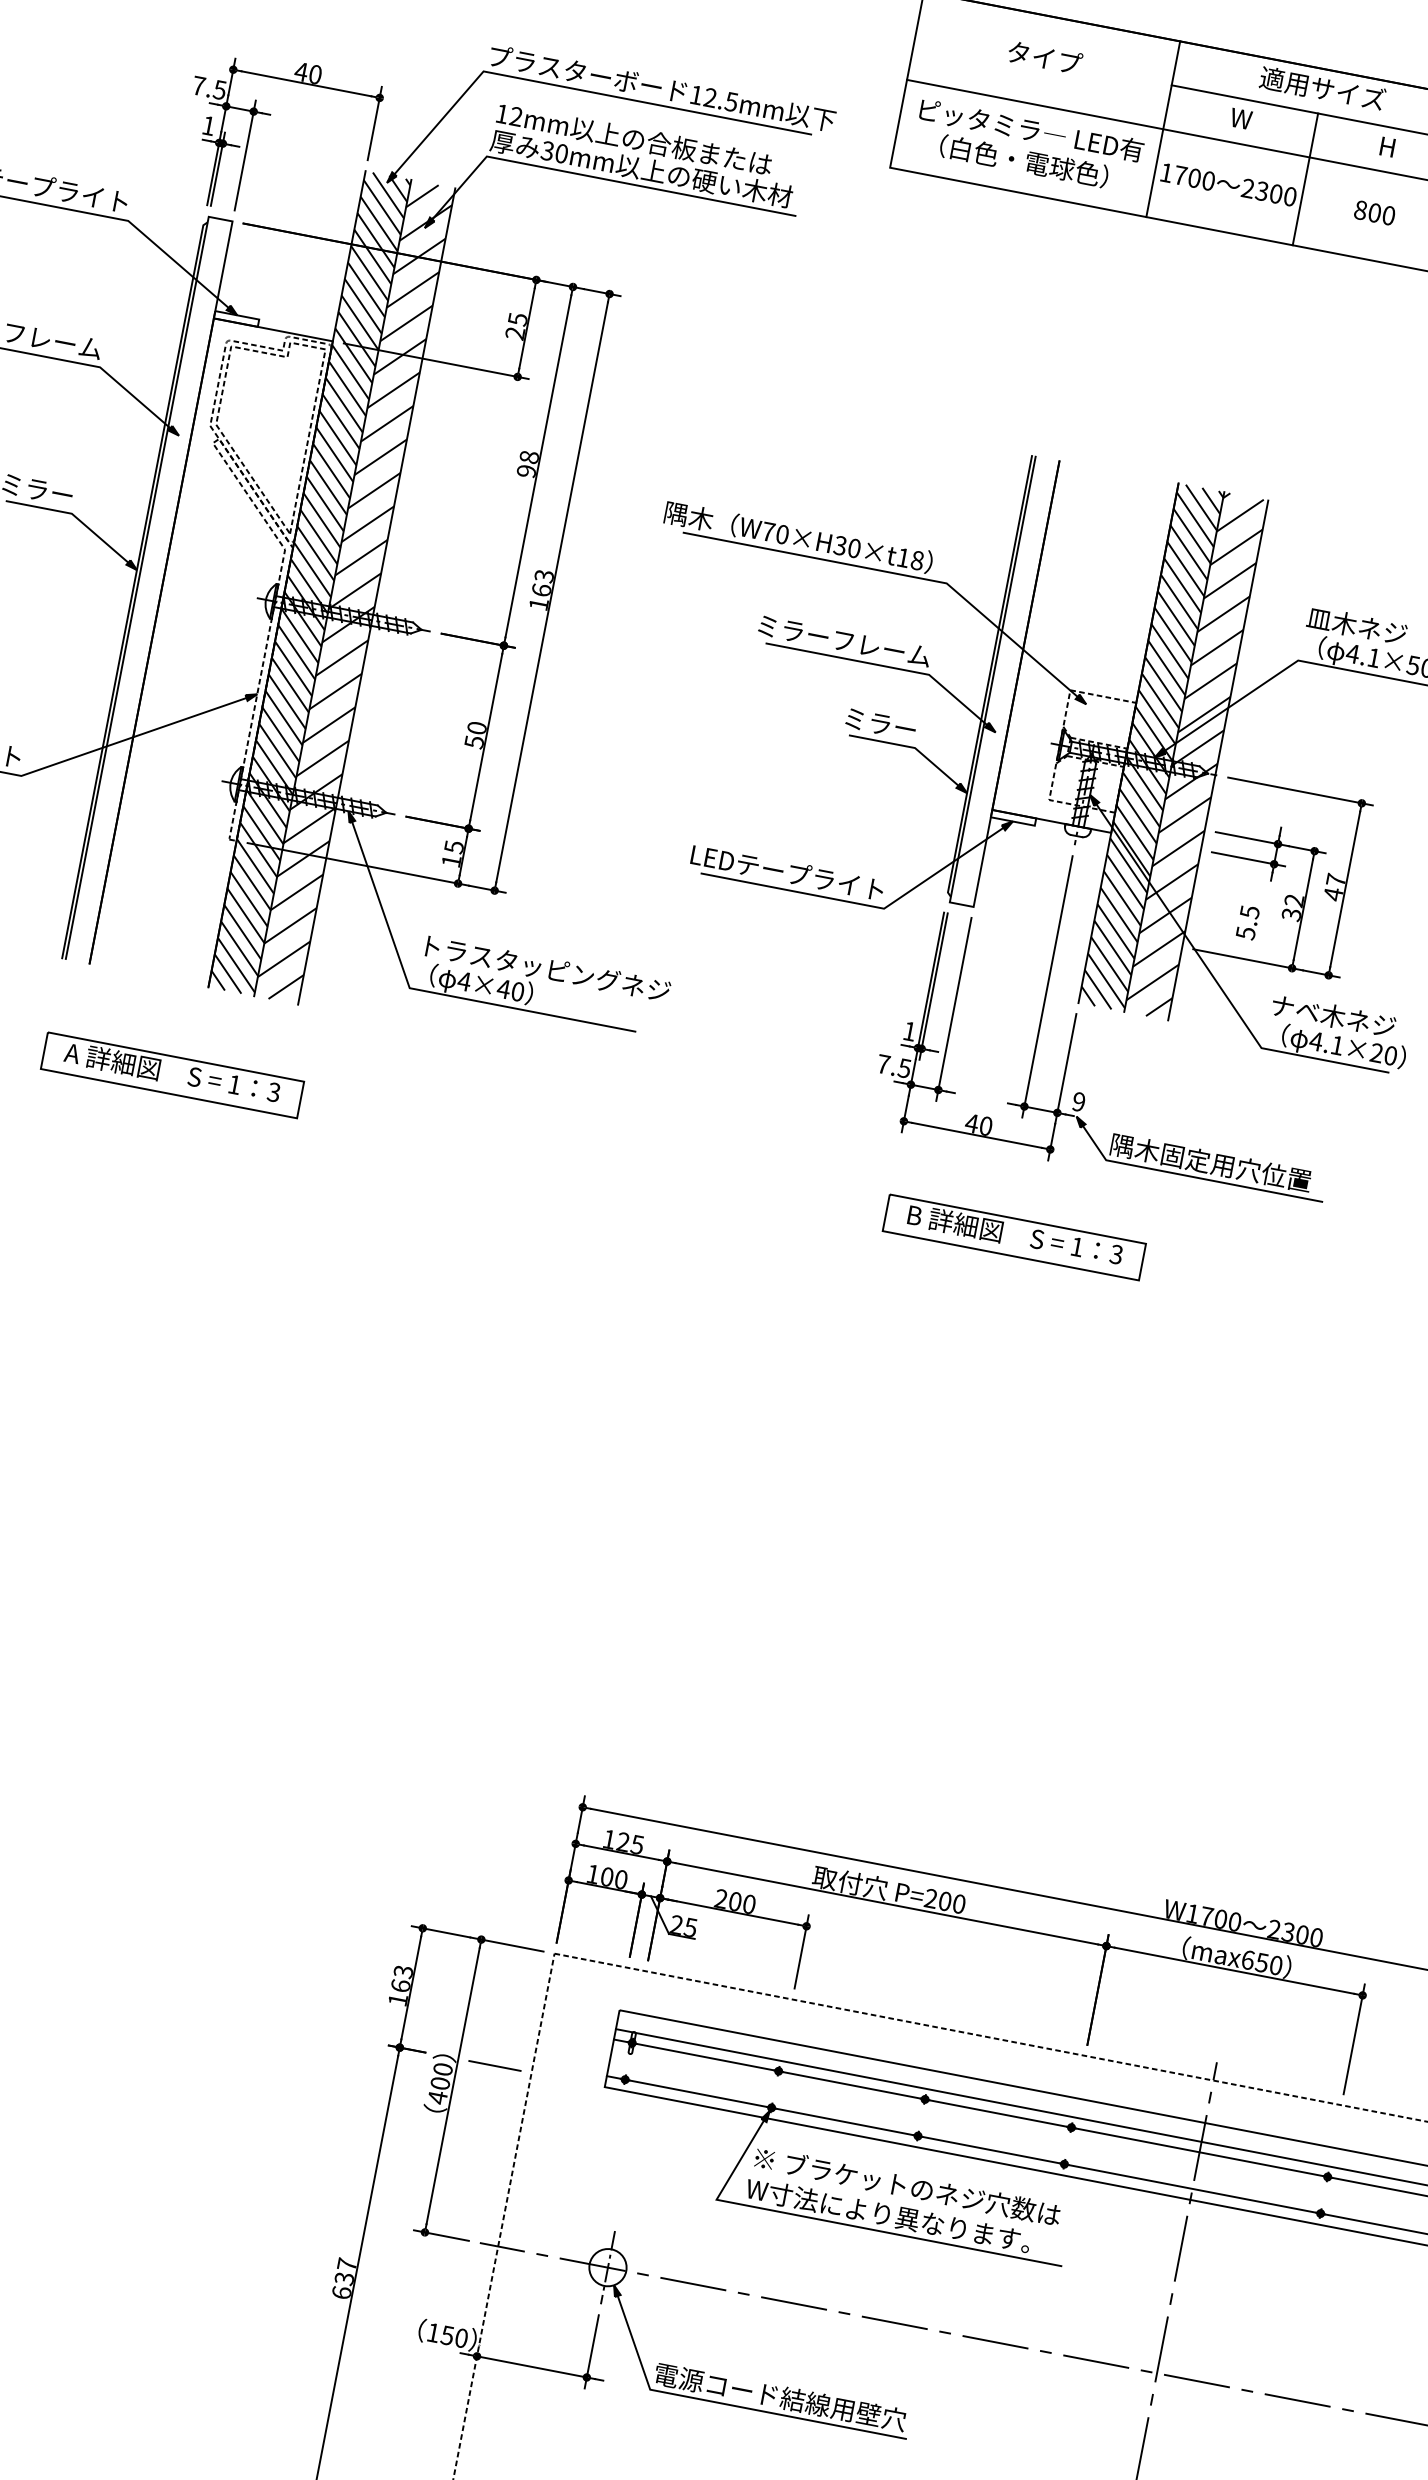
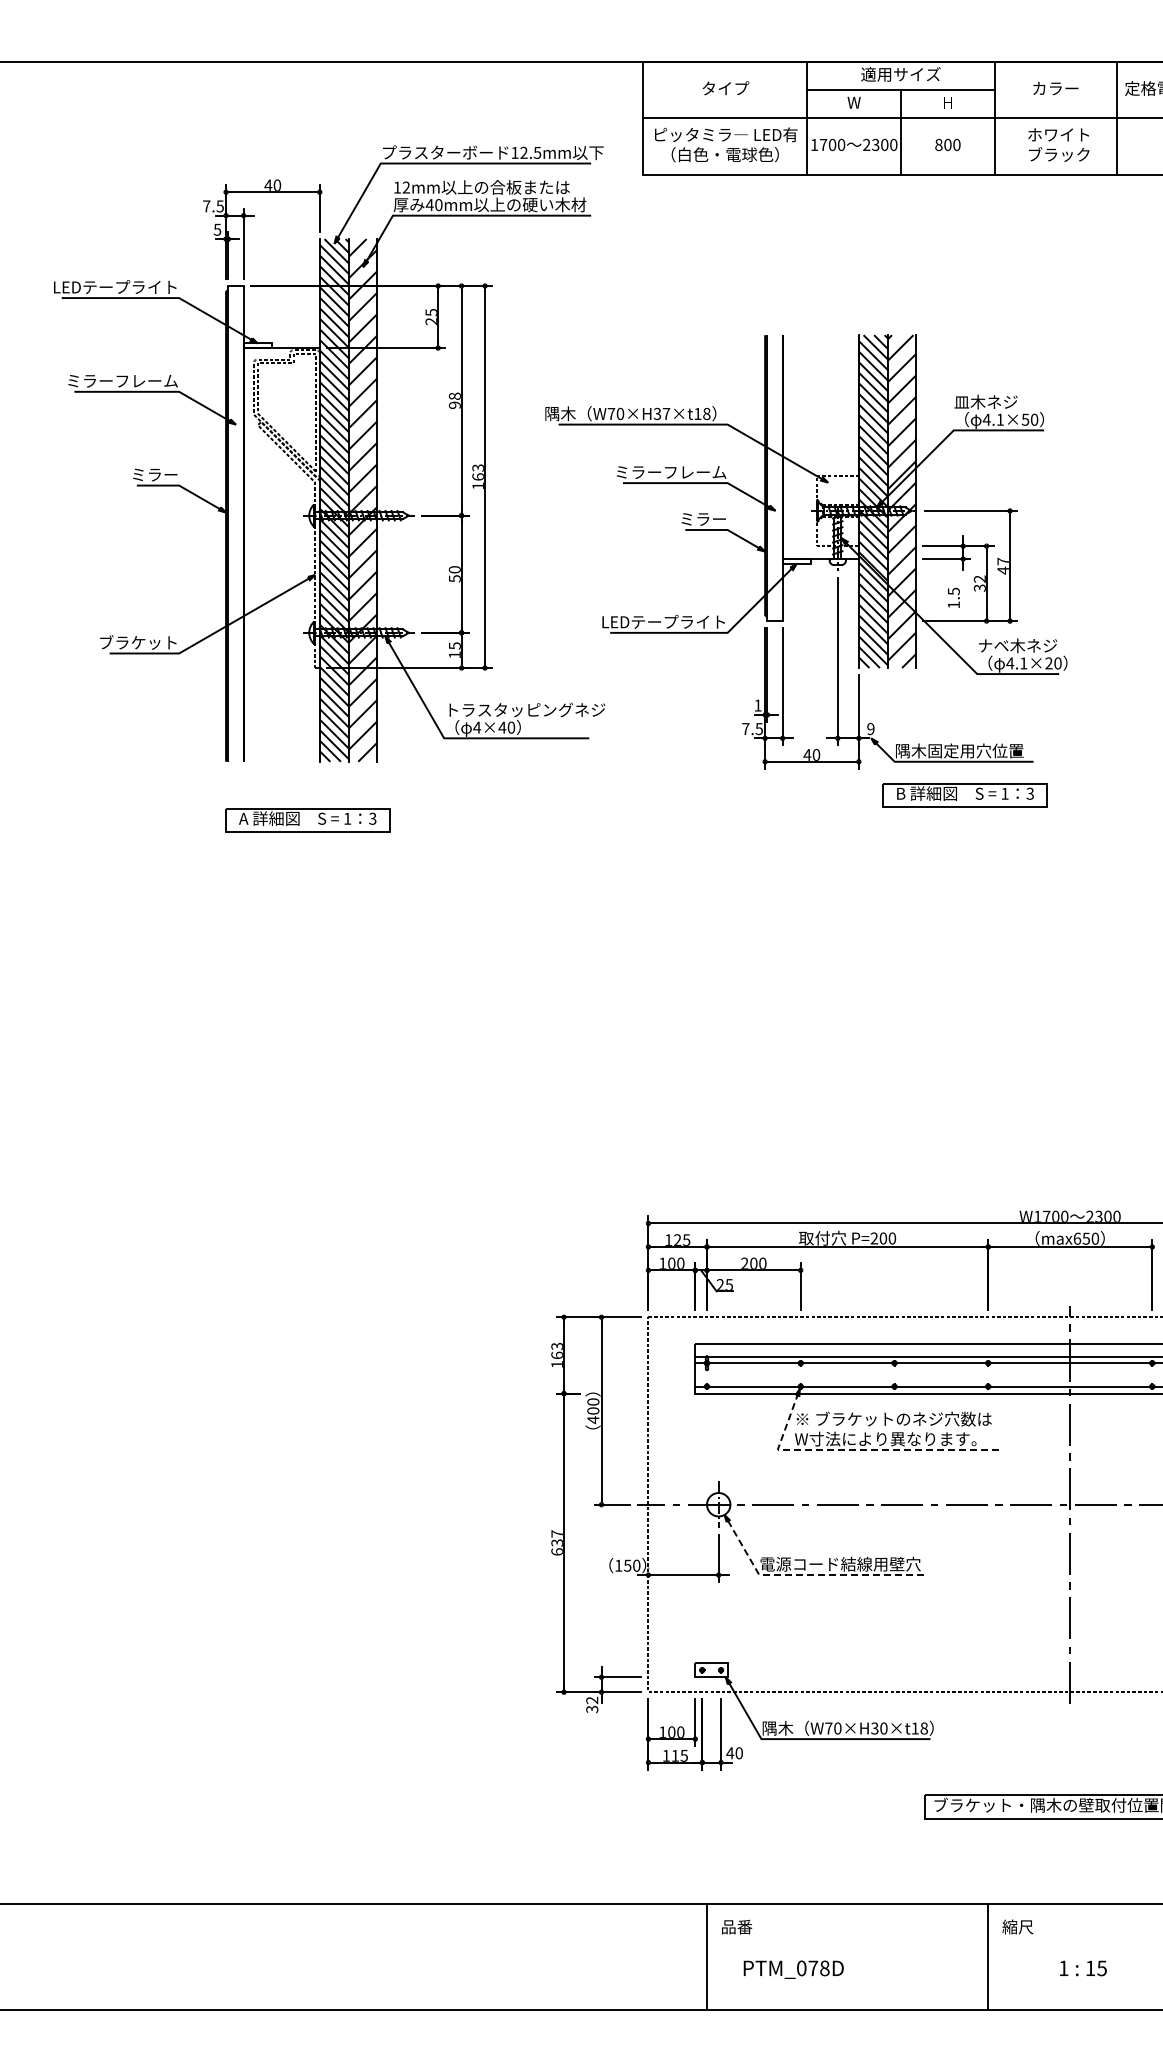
text: (208, 125) -> (217, 229), 1 -> 5
text: (547, 151) -> (429, 205), 30mm -> 40mm
text: (854, 547) -> (666, 413), W70×H30×t18 -> W70×H37×t18
text: (1245, 932) -> (953, 604), 5.5 -> 1.5
part: (1013, 1237) -> (964, 795), moved
line: (494, 2065) -> (624, 1393), removed
line: (836, 2222) -> (854, 1449), solid -> dashed
line: (723, 2404) -> (806, 1575), solid -> dashed

